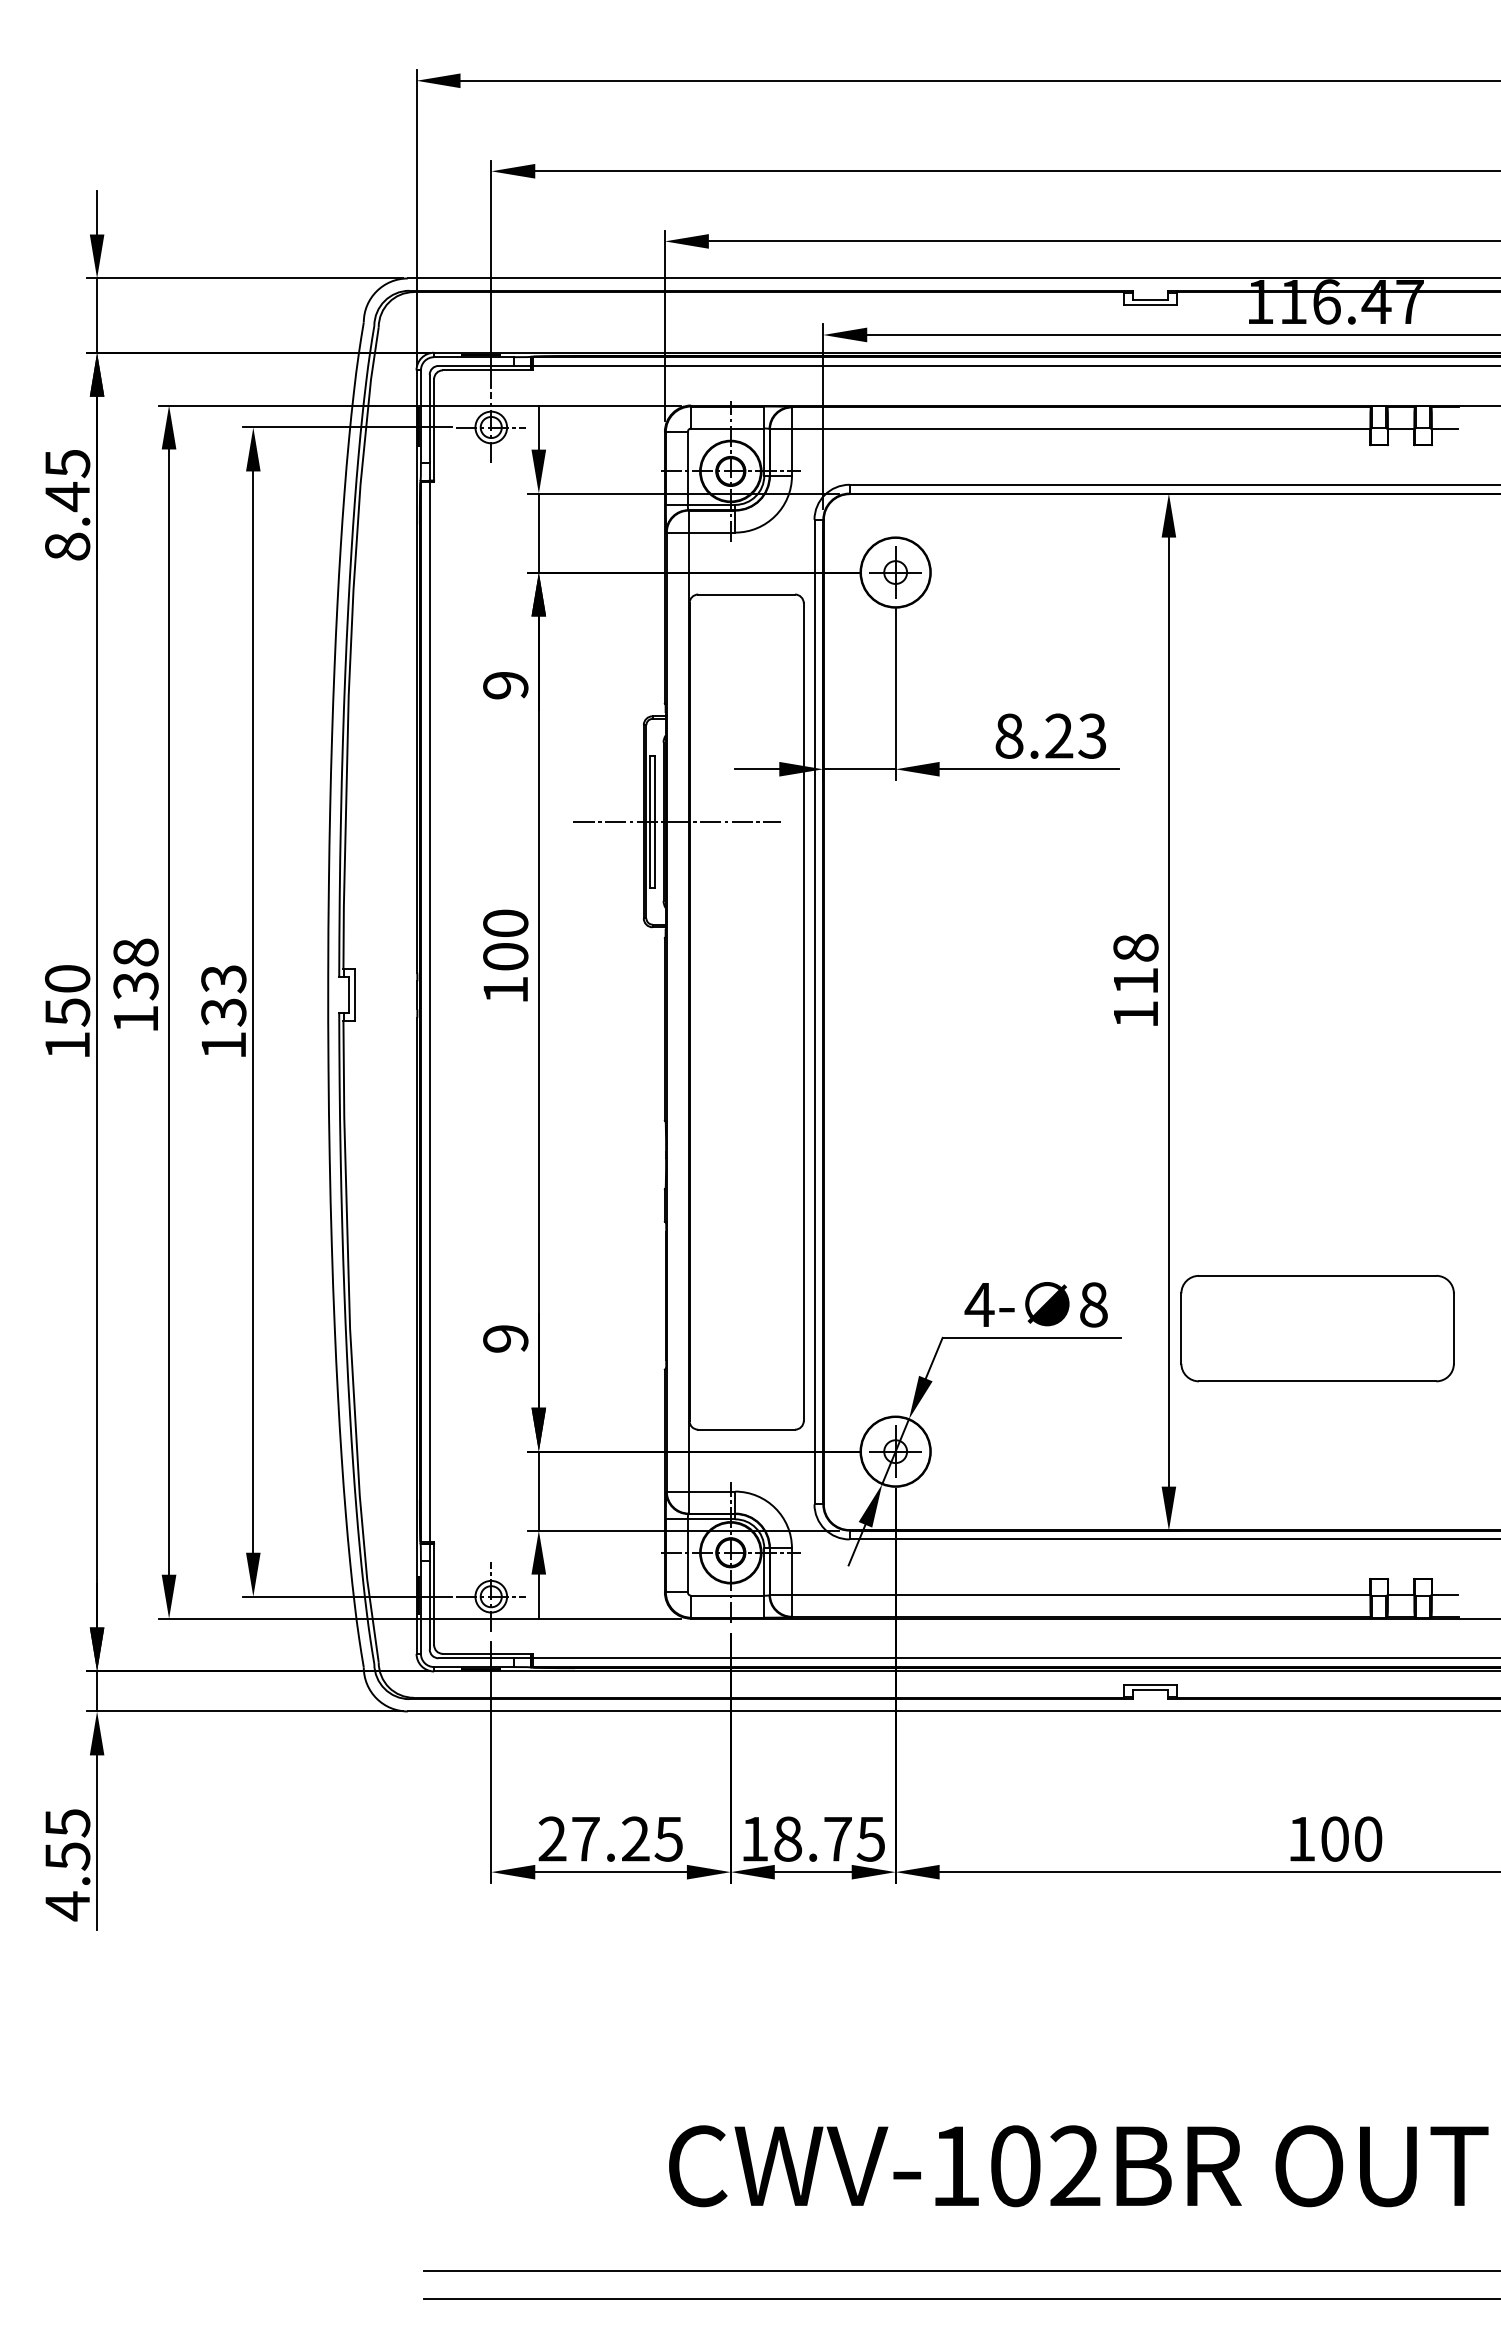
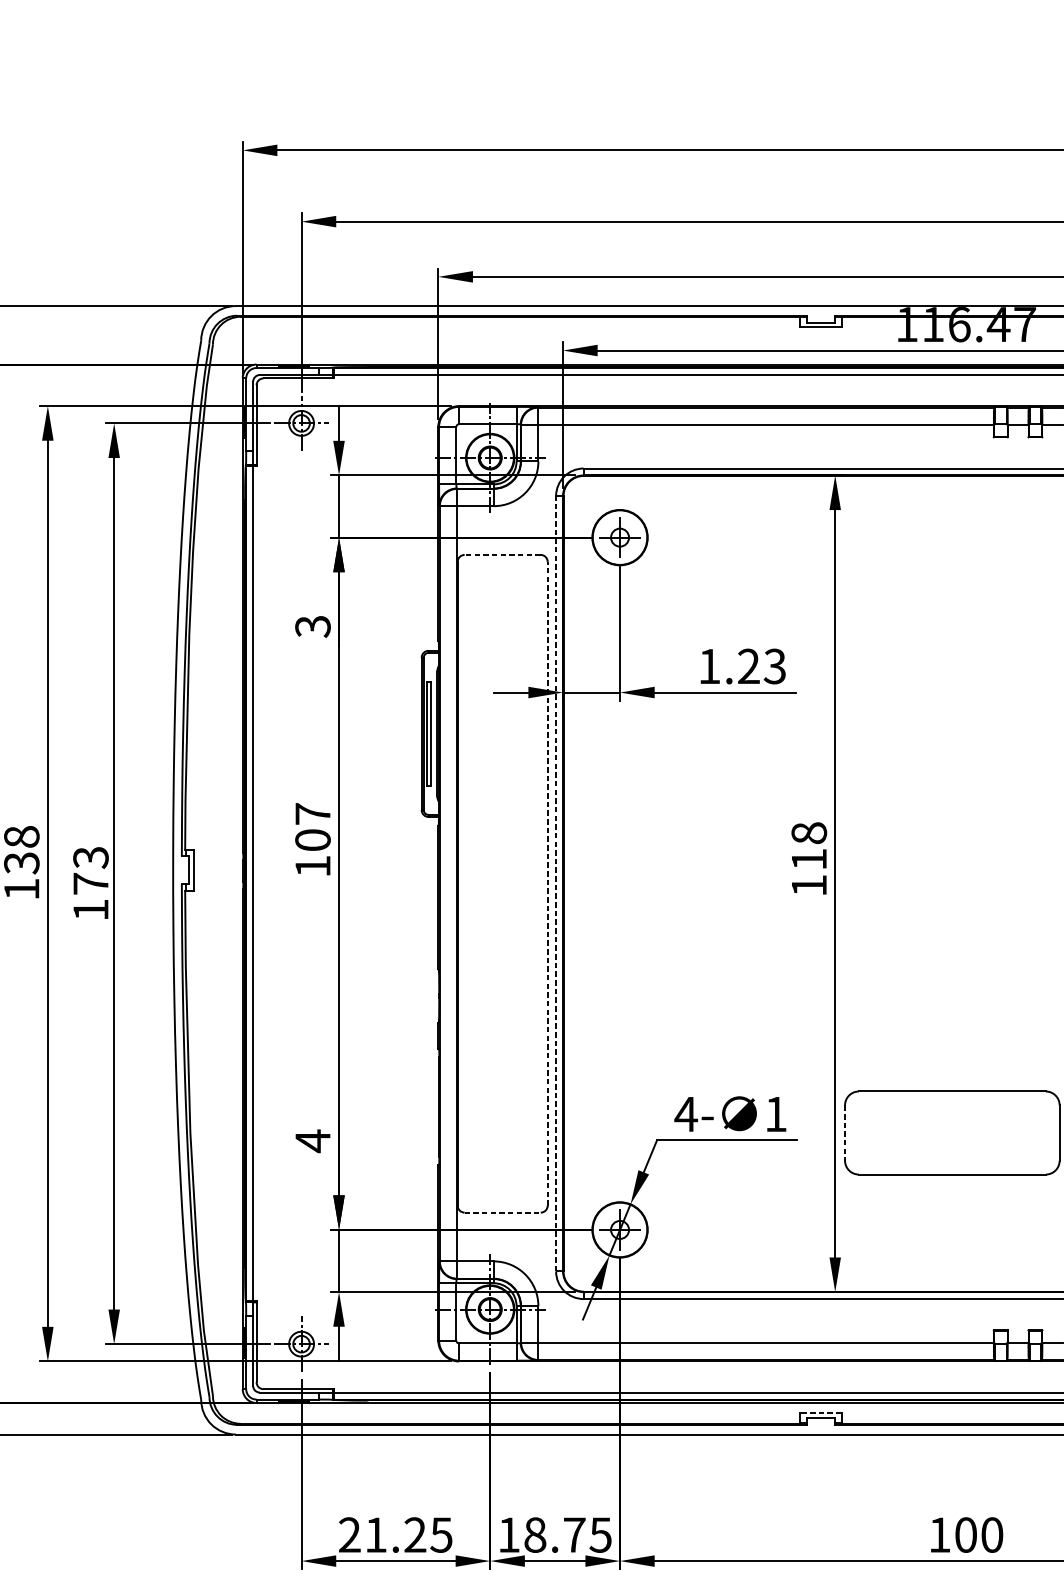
line: (746, 594) -> (502, 554), solid -> dashed
text: (505, 686) -> (312, 627), 9 -> 3
text: (1009, 735) -> (709, 665), 8.23 -> 1.23
line: (676, 821) -> (447, 733), removed
text: (505, 923) -> (312, 814), 100 -> 107
line: (814, 1011) -> (556, 883), solid -> dashed
text: (223, 1012) -> (90, 884), 133 -> 173
line: (803, 1012) -> (547, 884), solid -> dashed
text: (1093, 1304) -> (775, 1114), 8 -> 1
line: (1181, 1329) -> (845, 1133), solid -> dashed
text: (505, 1339) -> (312, 1141), 9 -> 4
line: (747, 1429) -> (503, 1212), solid -> dashed
line: (1150, 1684) -> (820, 1413), solid -> dashed
text: (585, 1839) -> (375, 1535), 27.25 -> 21.25

